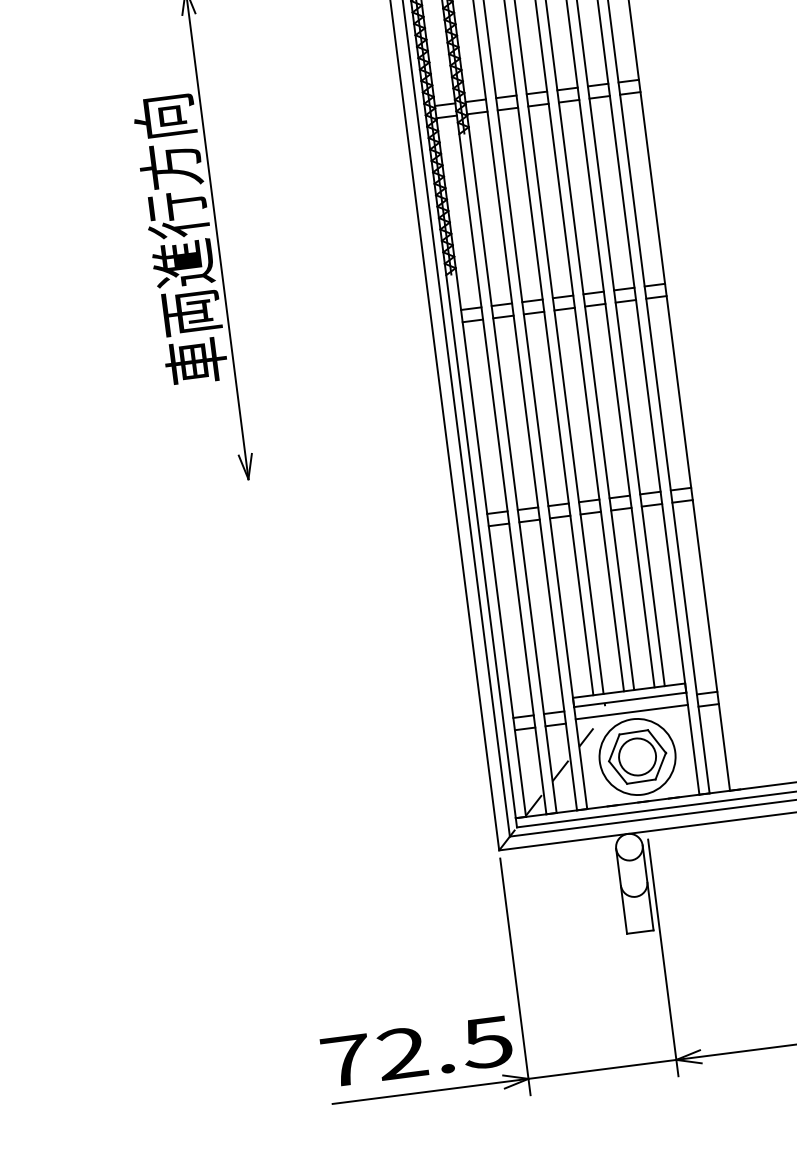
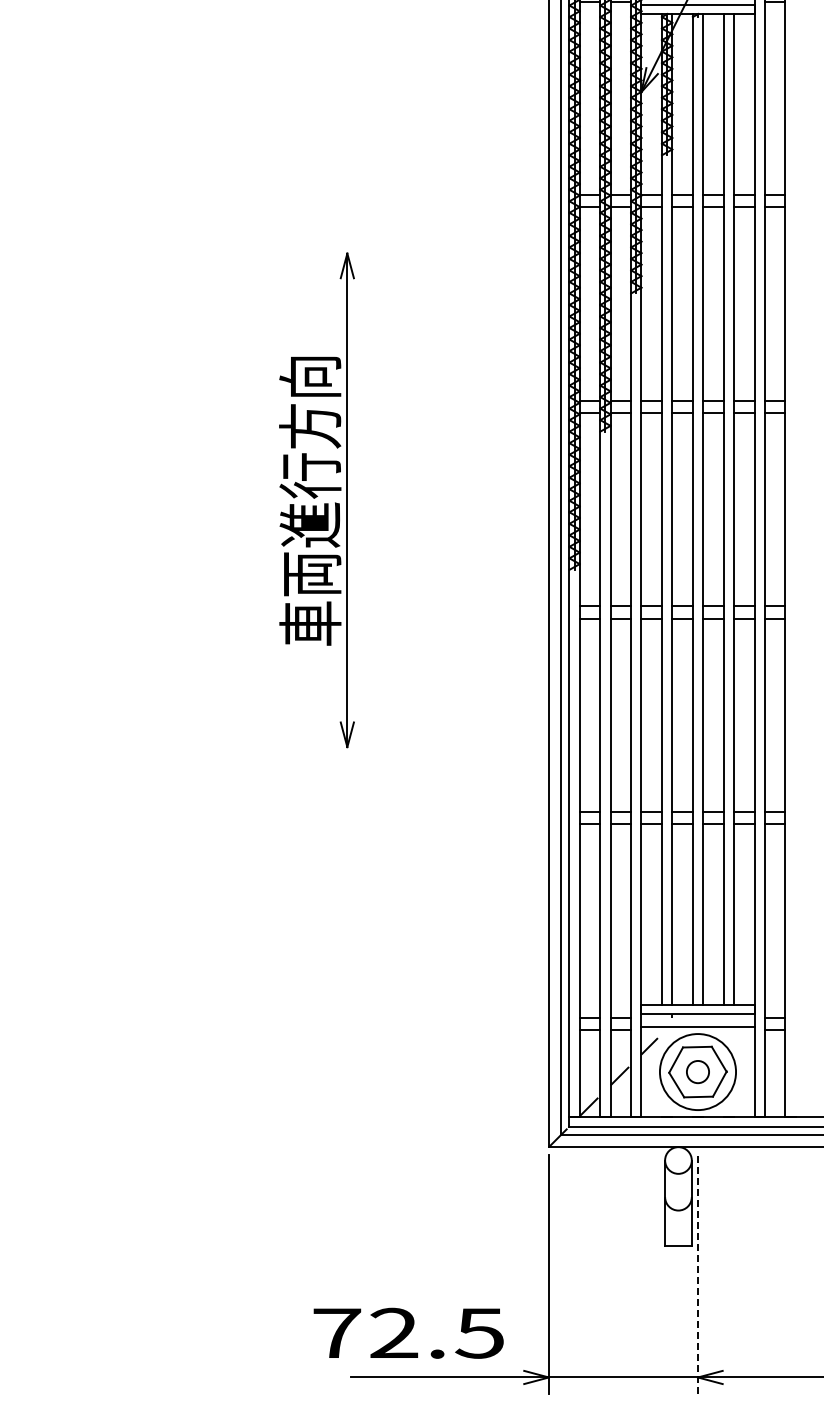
circle: (636, 756) -> (697, 1071), size x0.6
line: (663, 957) -> (698, 1274), solid -> dashed
text: (416, 1050) -> (408, 1332), moved

